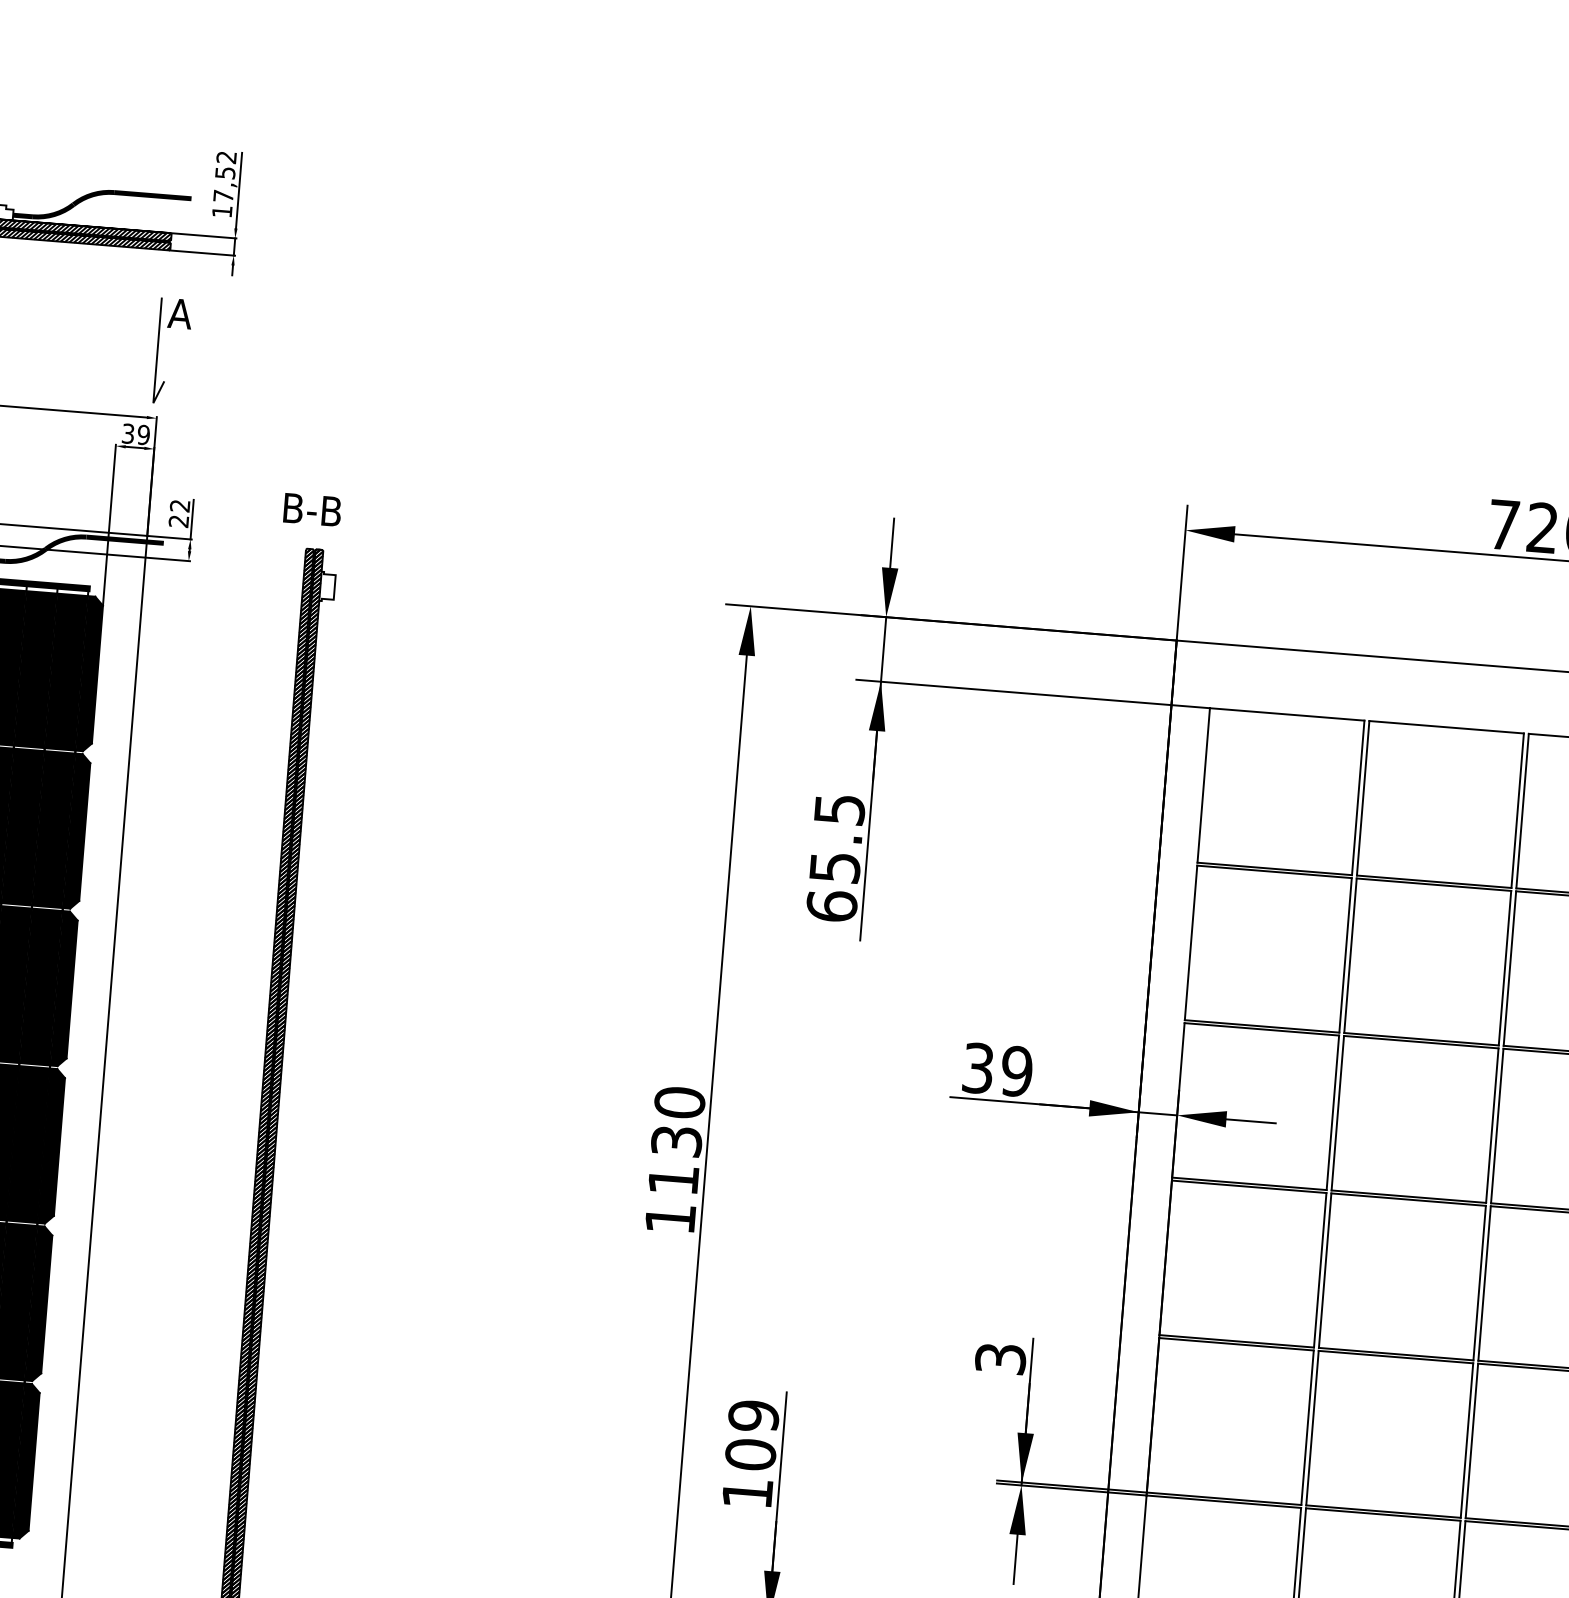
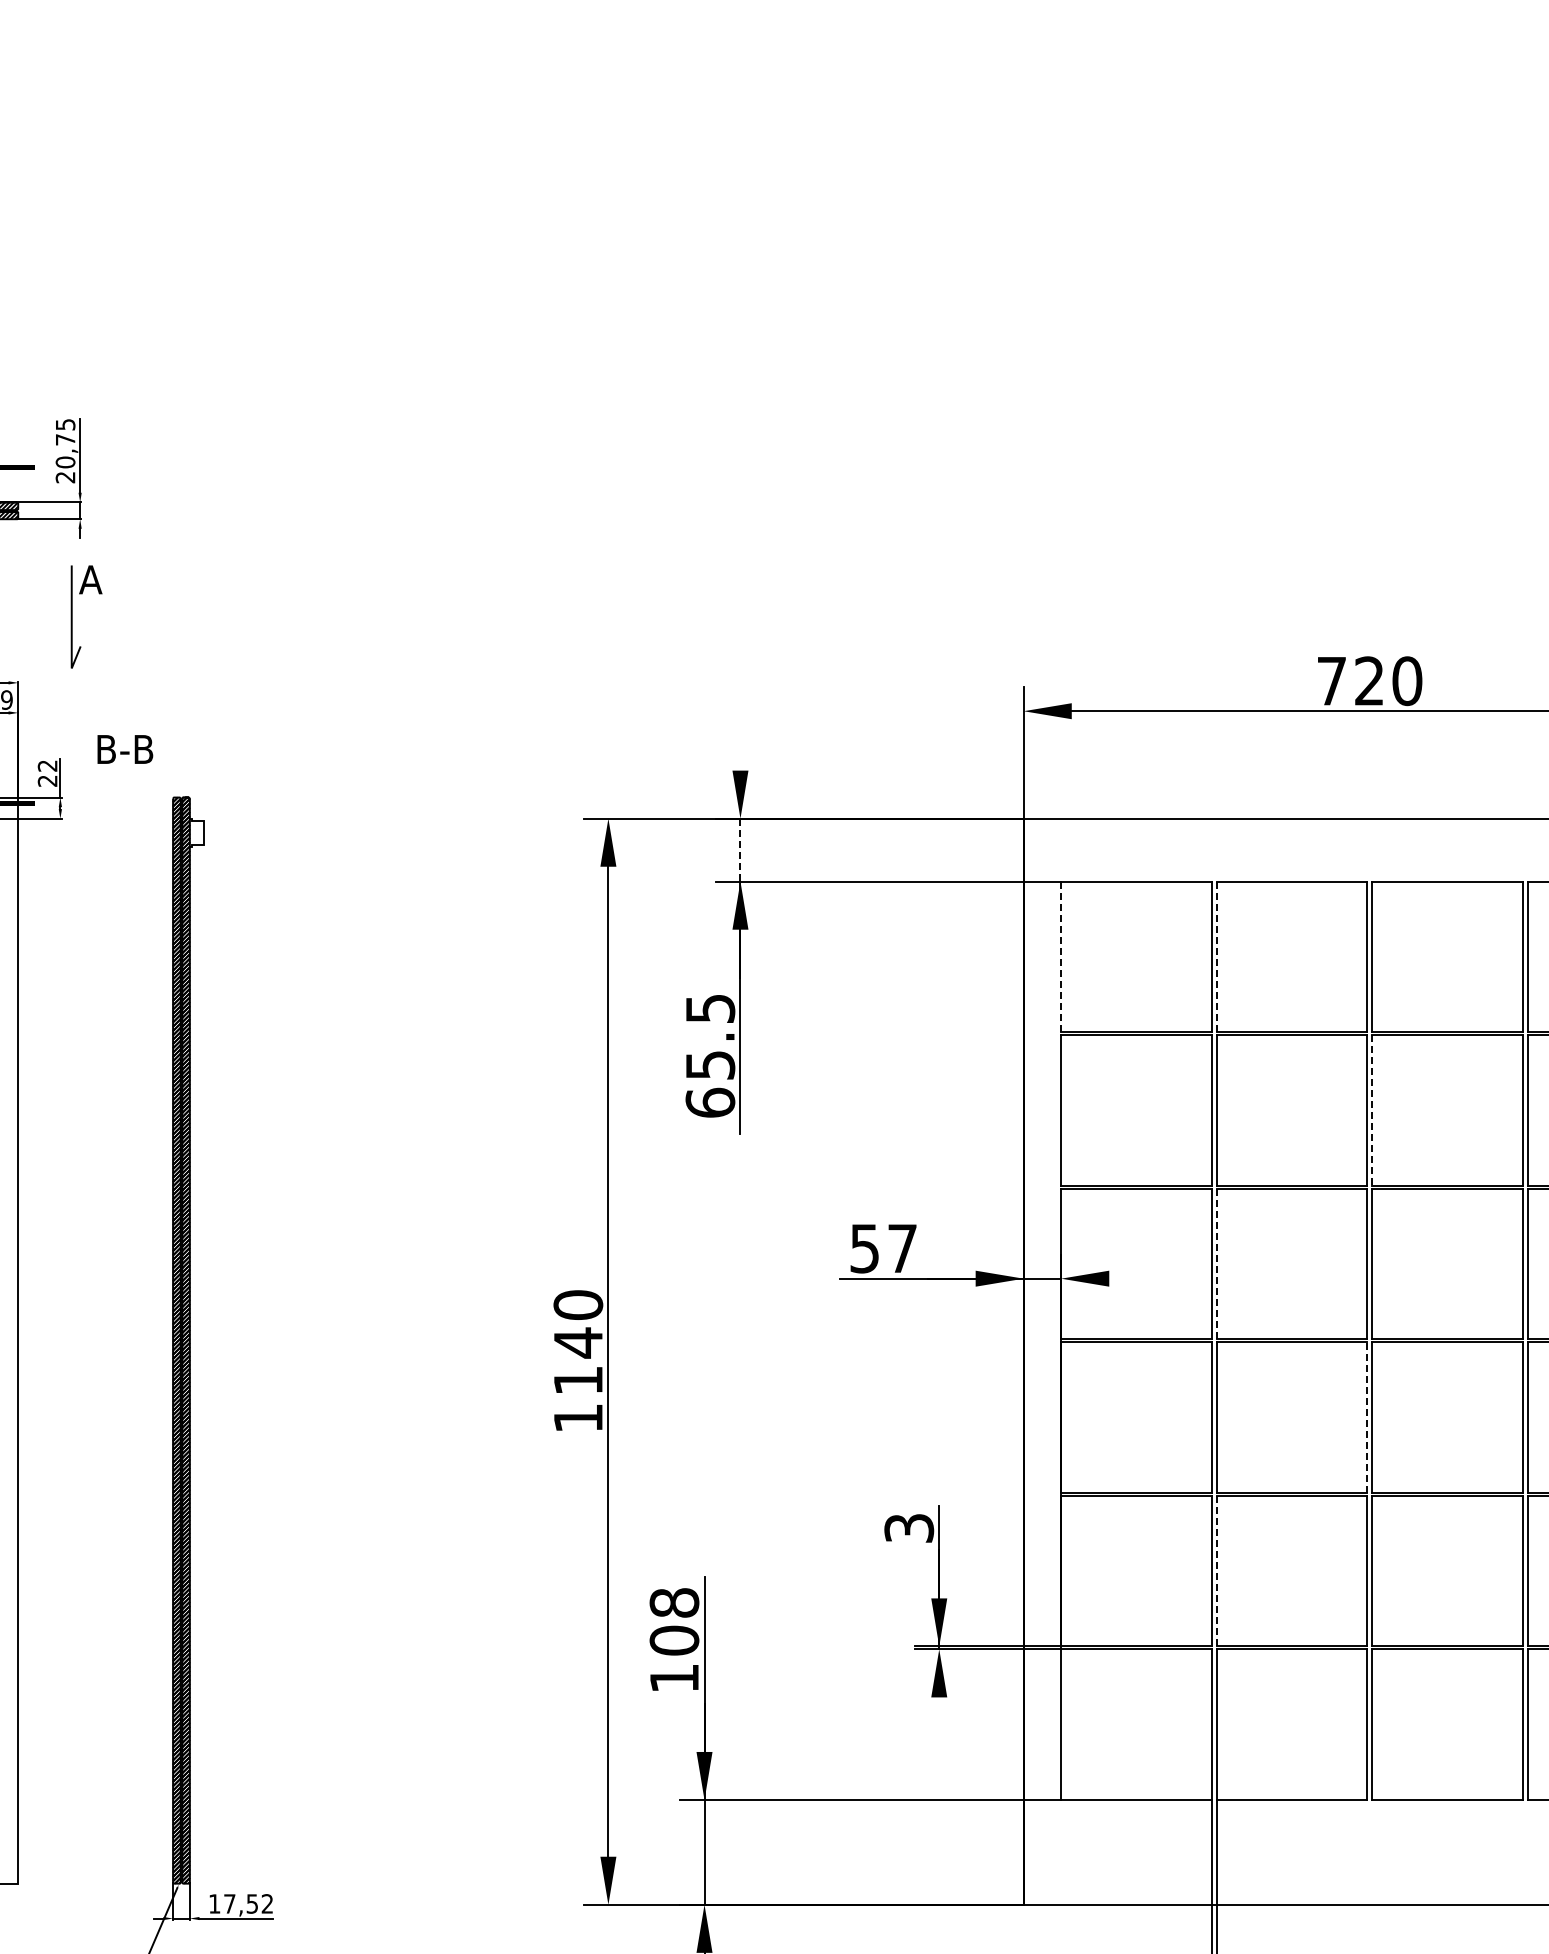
text: (224, 184) -> (65, 451), 17,52 -> 20,75
part: (158, 349) -> (72, 616), moved
text: (312, 509) -> (125, 749), moved
line: (892, 543) -> (740, 746), removed
line: (883, 649) -> (740, 850), solid -> dashed
line: (1203, 786) -> (1061, 957), solid -> dashed
line: (1362, 798) -> (1216, 957), solid -> dashed
line: (1510, 969) -> (1372, 1111), solid -> dashed
text: (998, 1069) -> (884, 1248), 39 -> 57
line: (1337, 1113) -> (1216, 1264), solid -> dashed
line: (1251, 1121) -> (1133, 1278), removed
text: (676, 1140) -> (578, 1342), 1130 -> 1140
line: (1479, 1283) -> (1367, 1417), solid -> dashed
text: (753, 1415) -> (674, 1602), 109 -> 108
line: (1312, 1428) -> (1216, 1571), solid -> dashed
line: (1015, 1559) -> (939, 1721), removed

